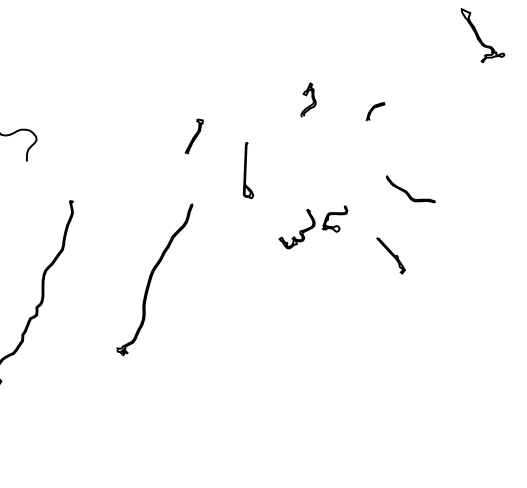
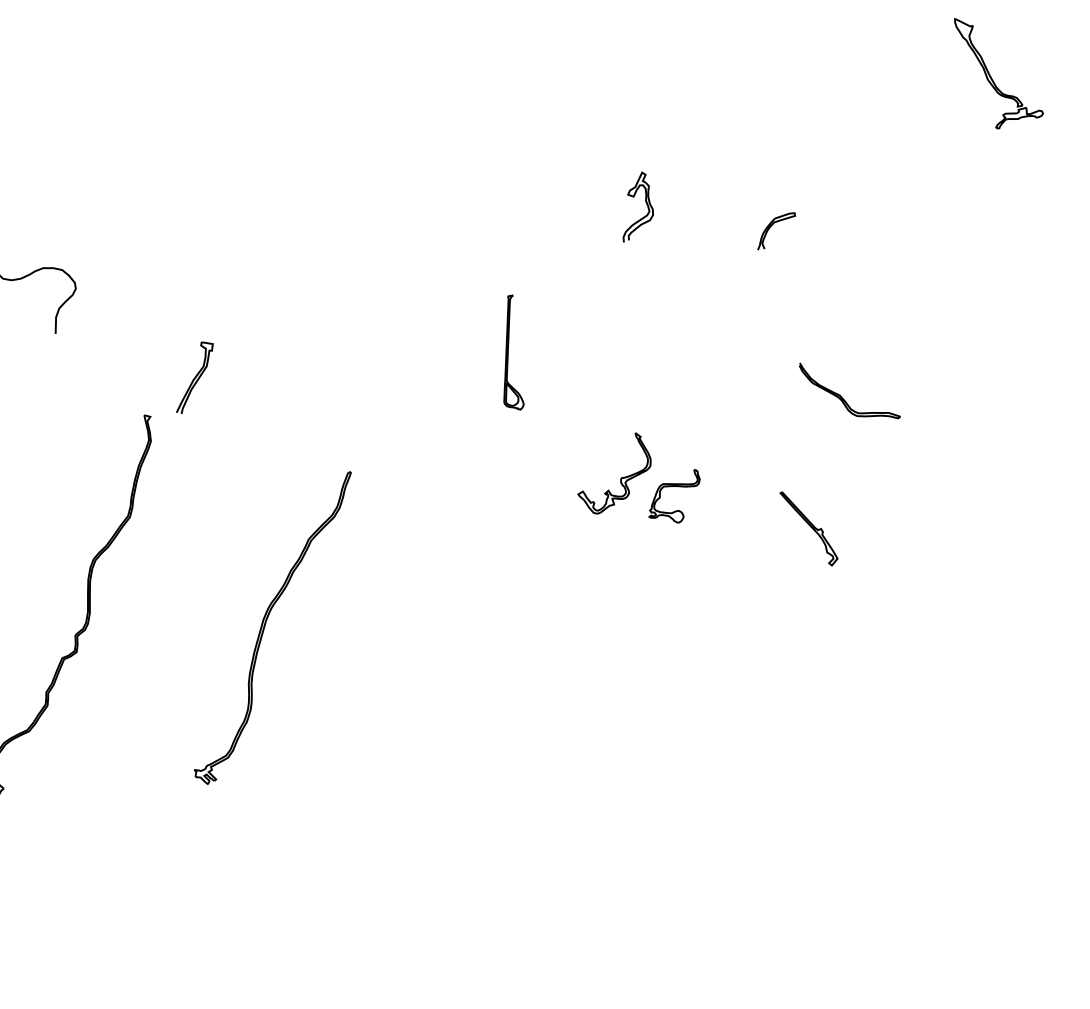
curve: (193, 136) -> (193, 377), moved
part: (334, 218) -> (673, 495), moved
part: (154, 279) -> (272, 627), moved

